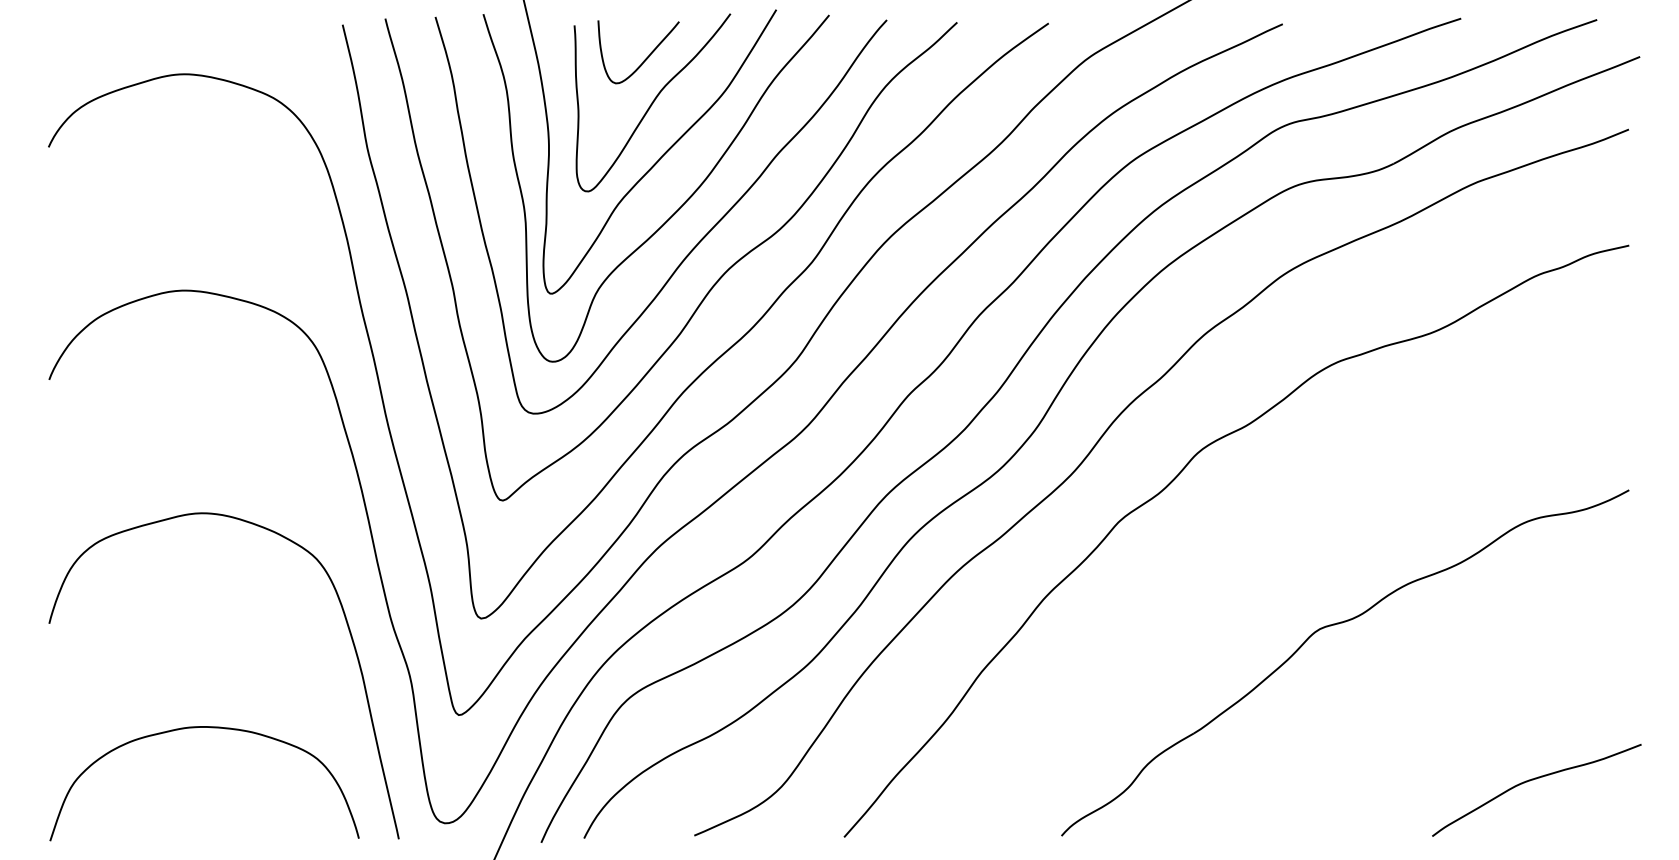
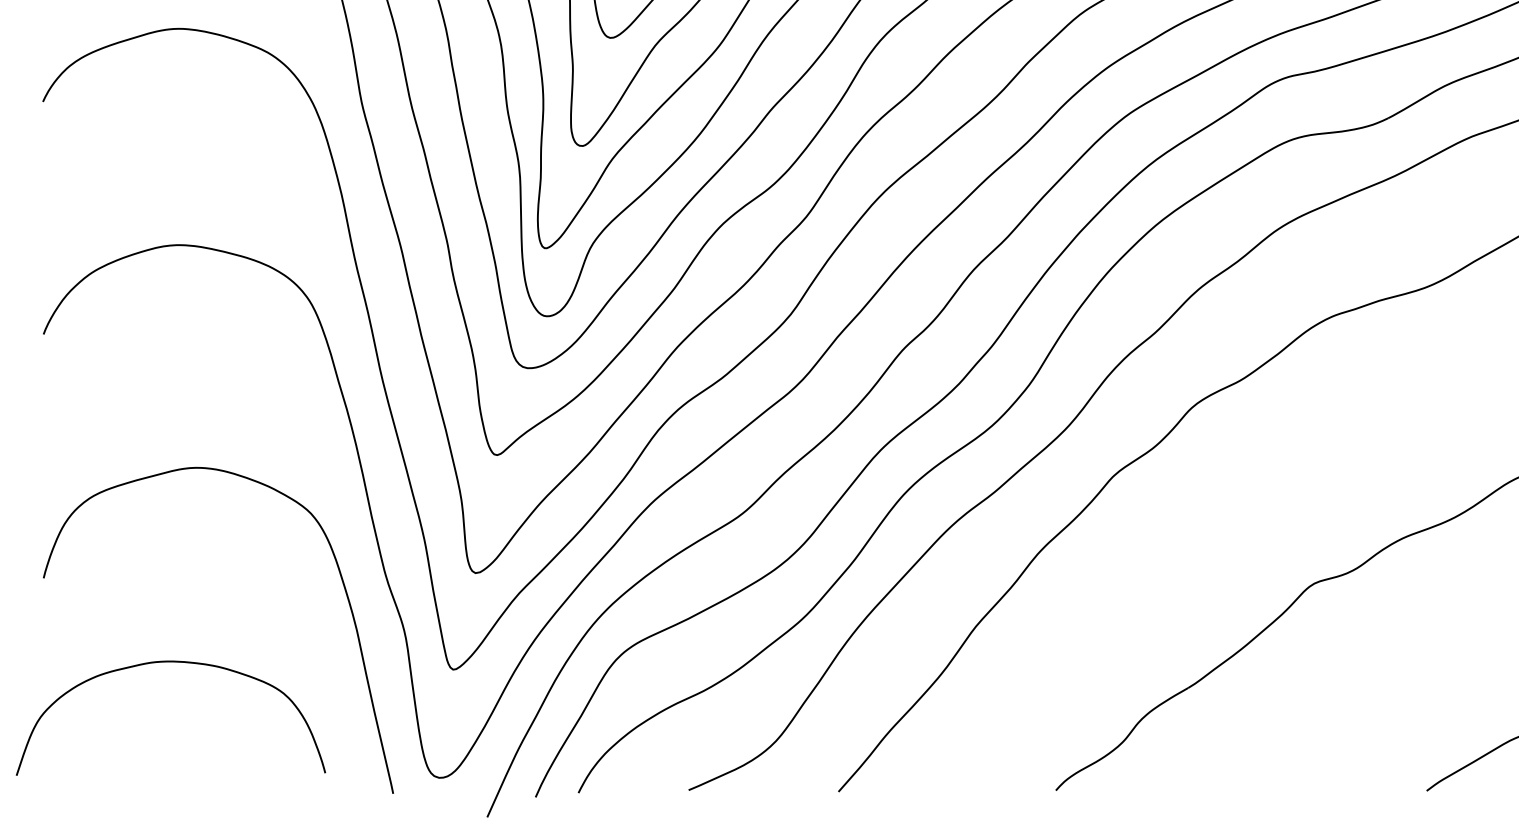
curve: (211, 728) -> (177, 663), moved

